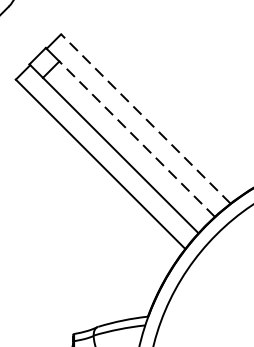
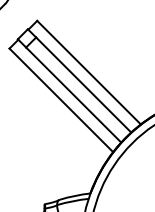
line: (144, 118) -> (88, 72), dashed -> solid
line: (136, 138) -> (83, 84), dashed -> solid

